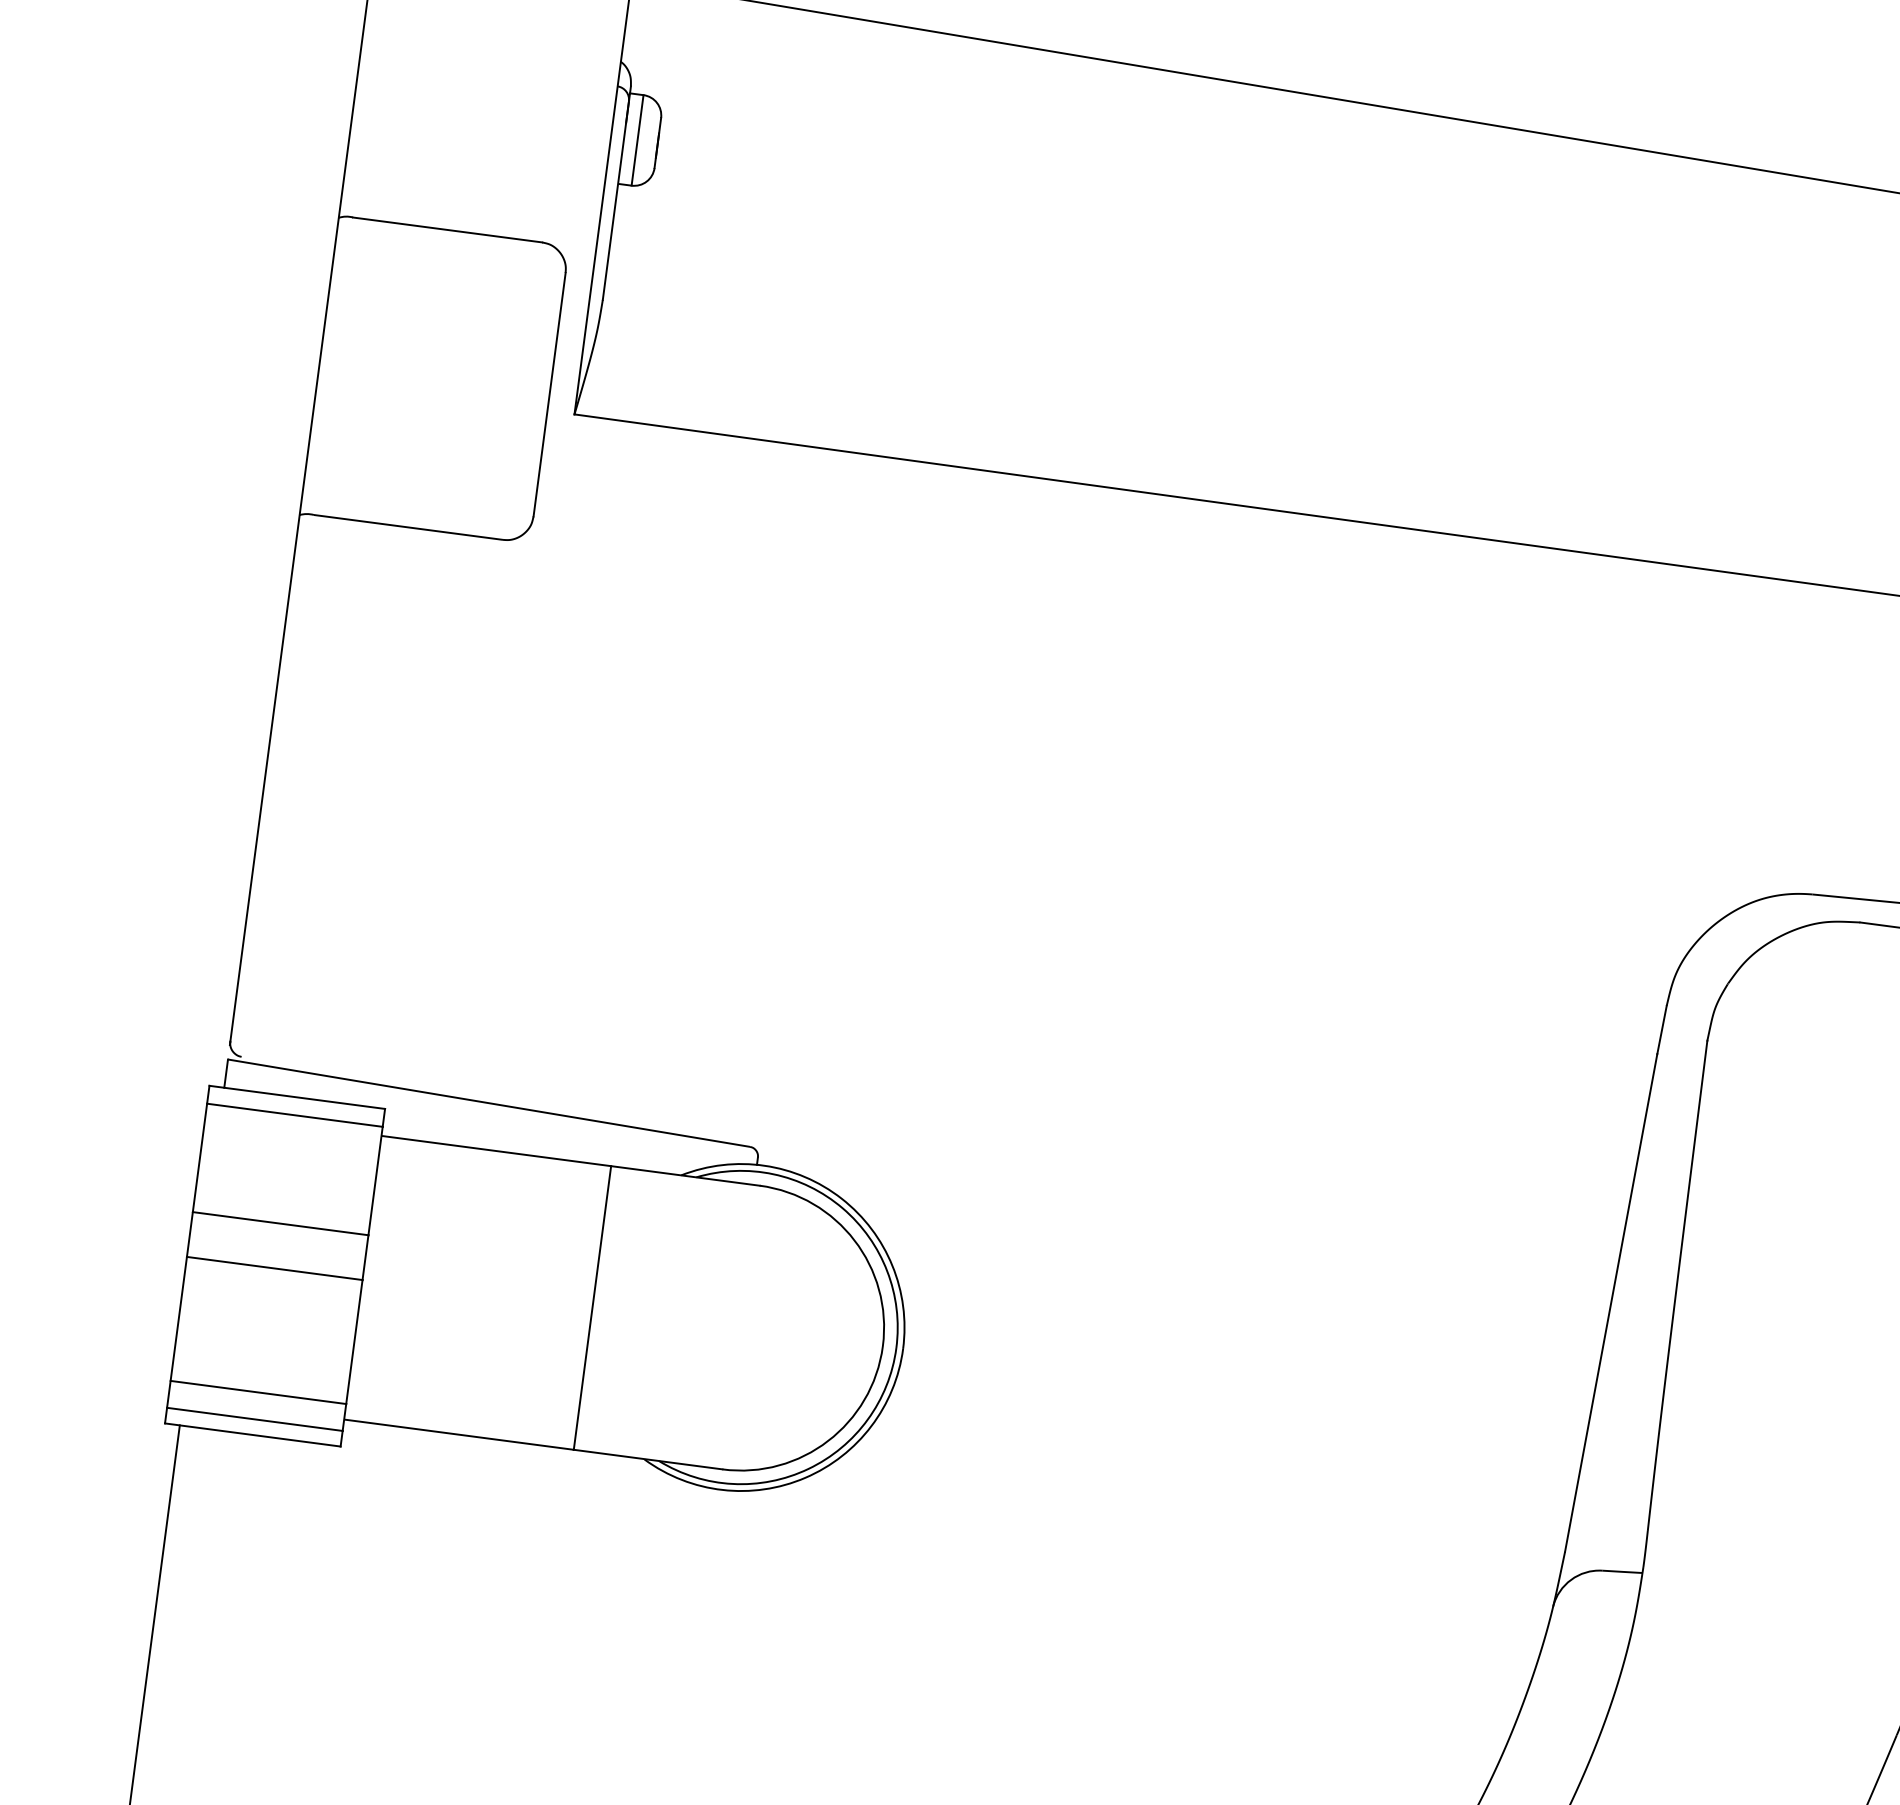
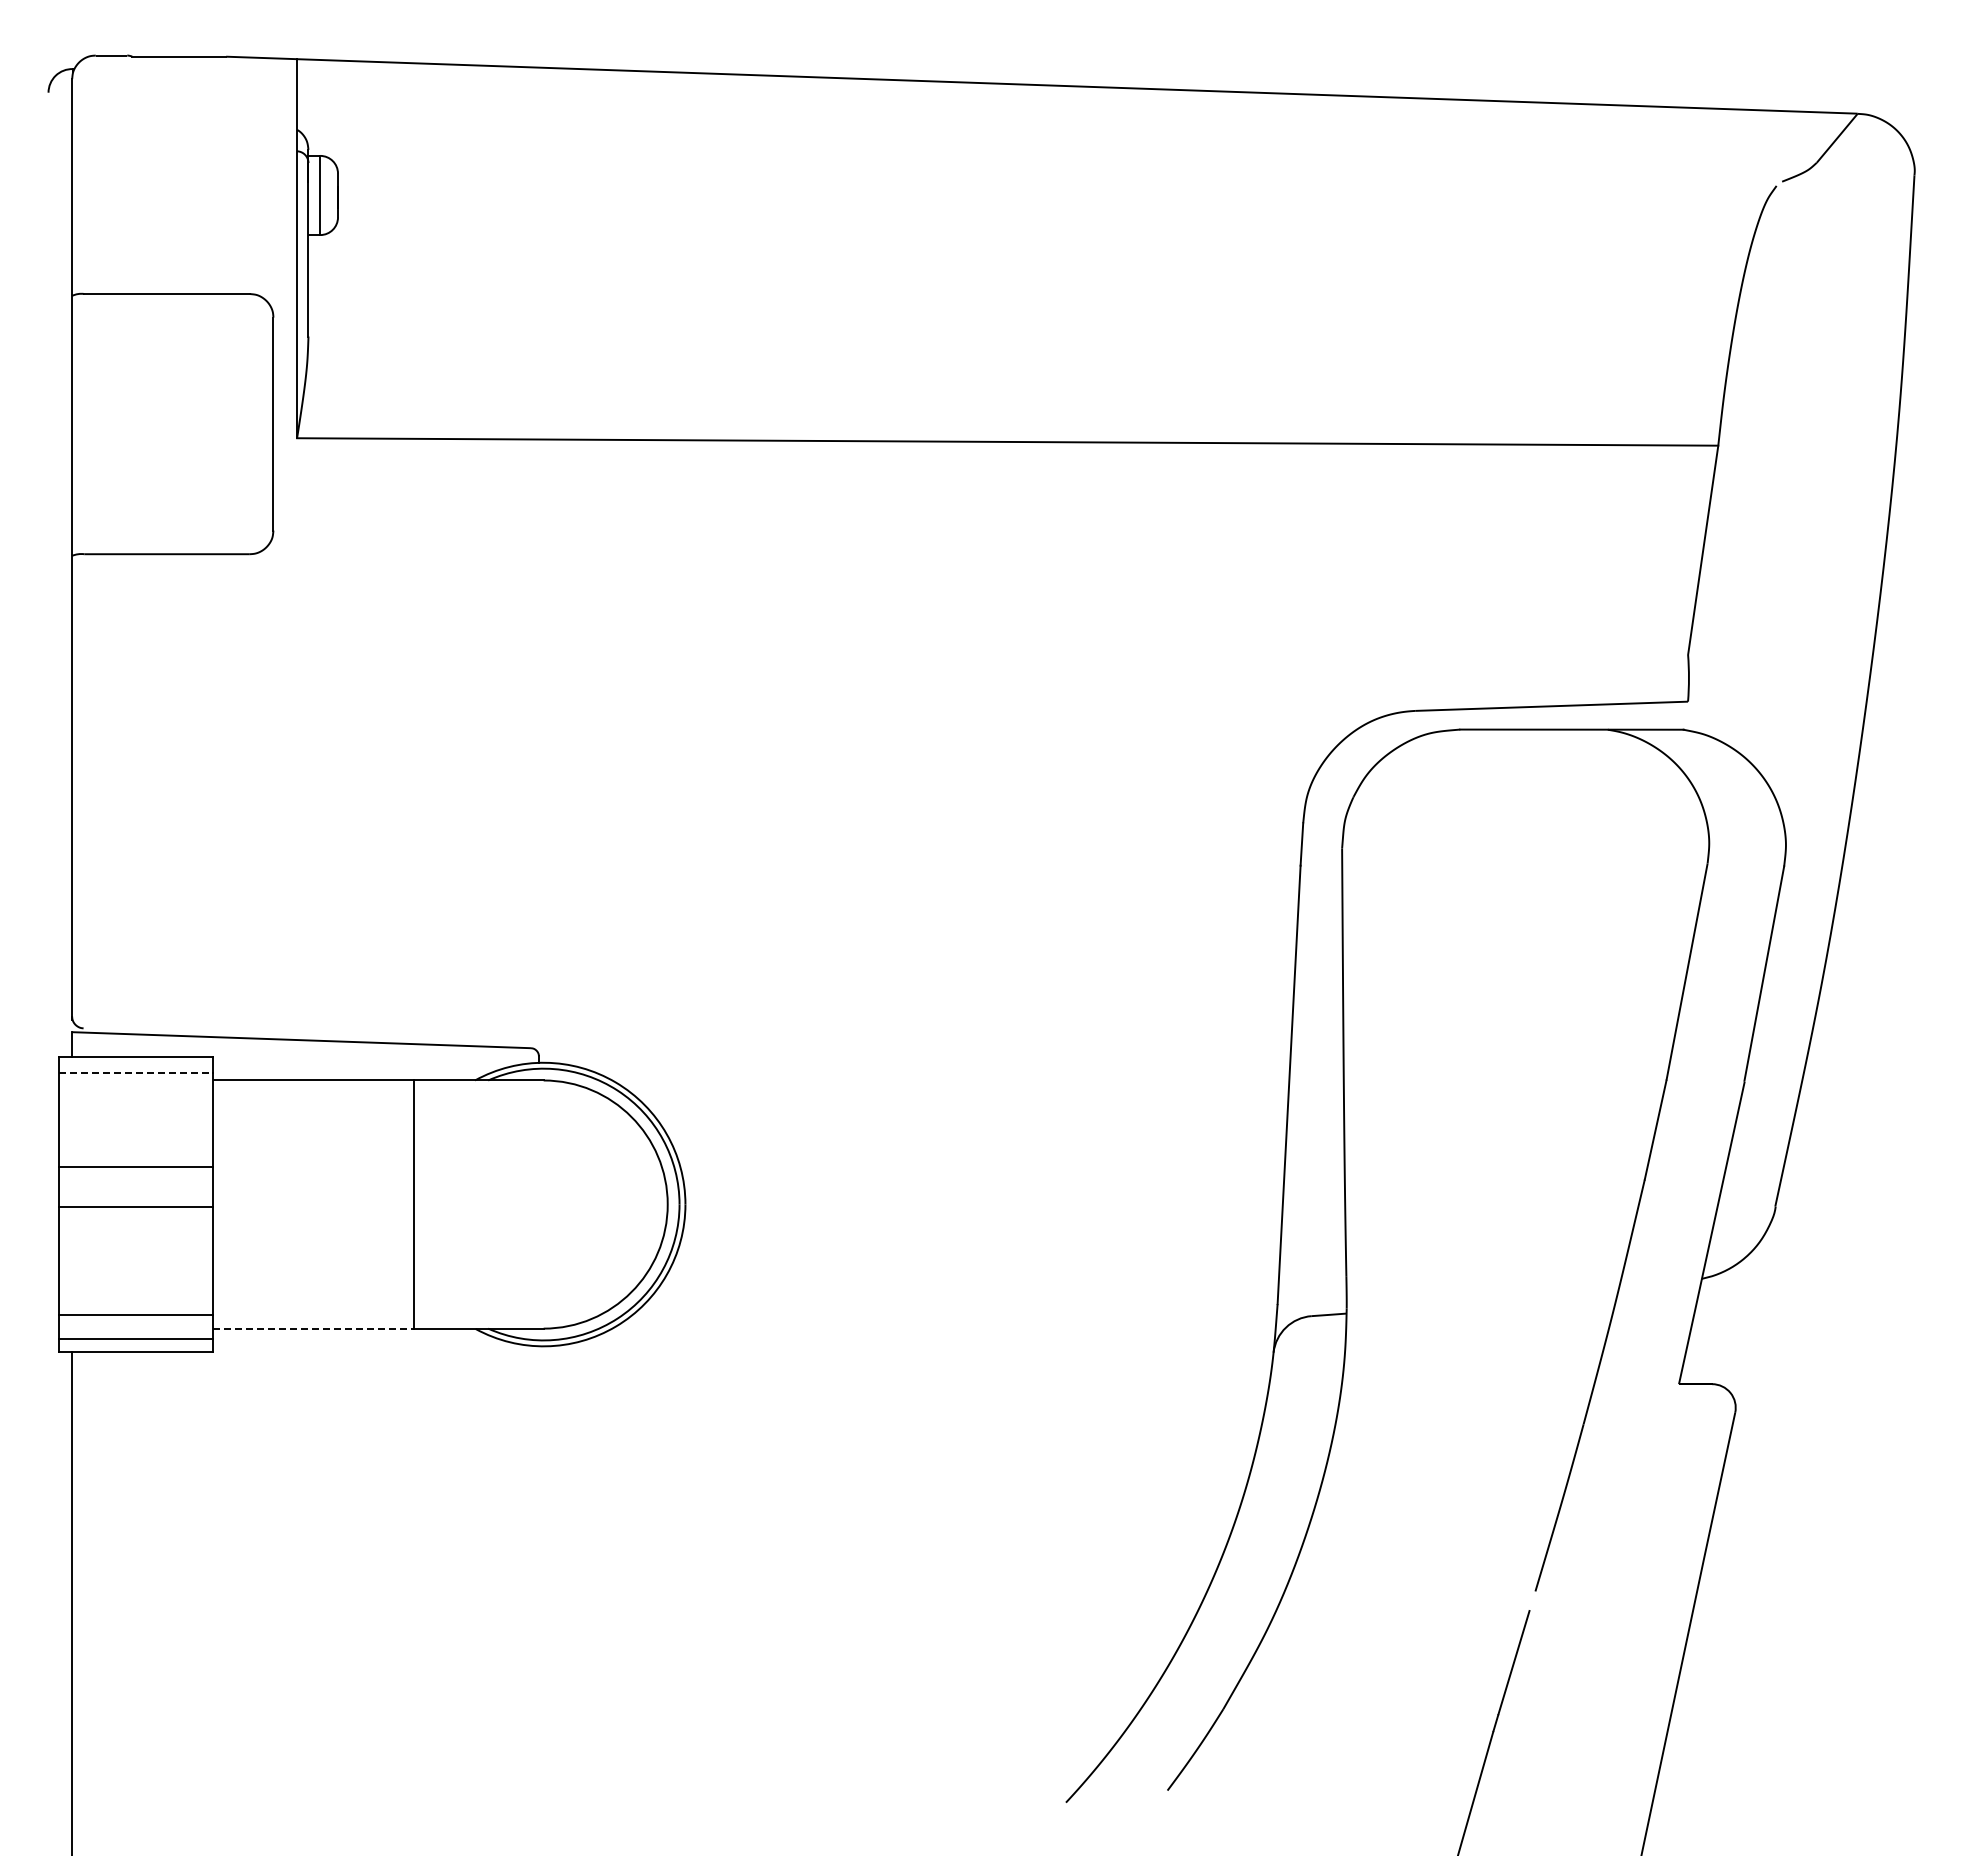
line: (295, 1115) -> (136, 1072), solid -> dashed
line: (459, 1434) -> (313, 1328), solid -> dashed

